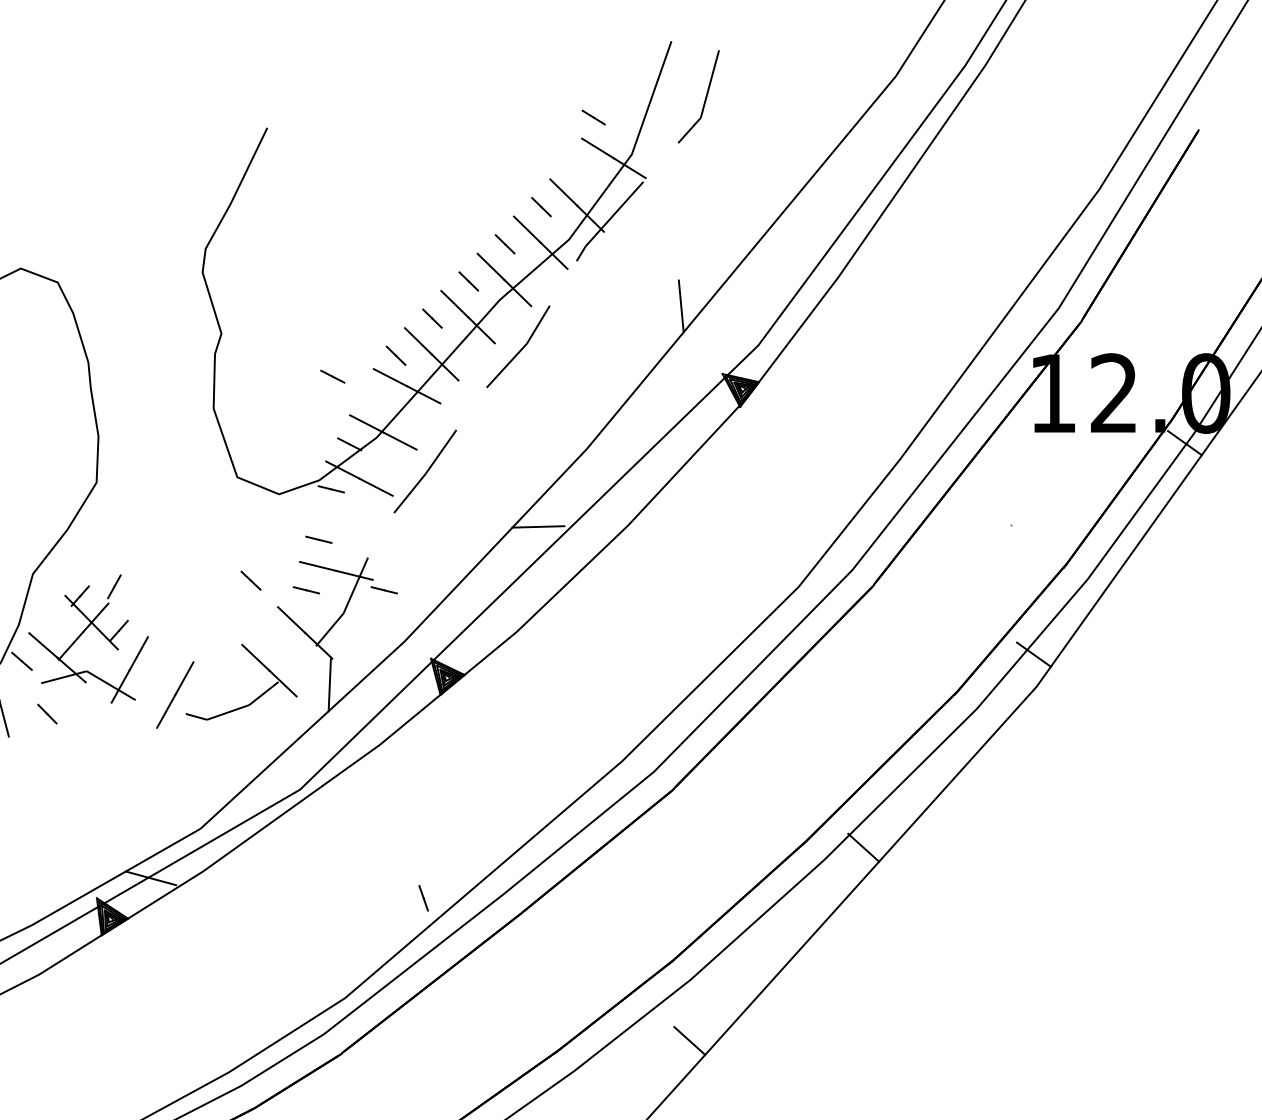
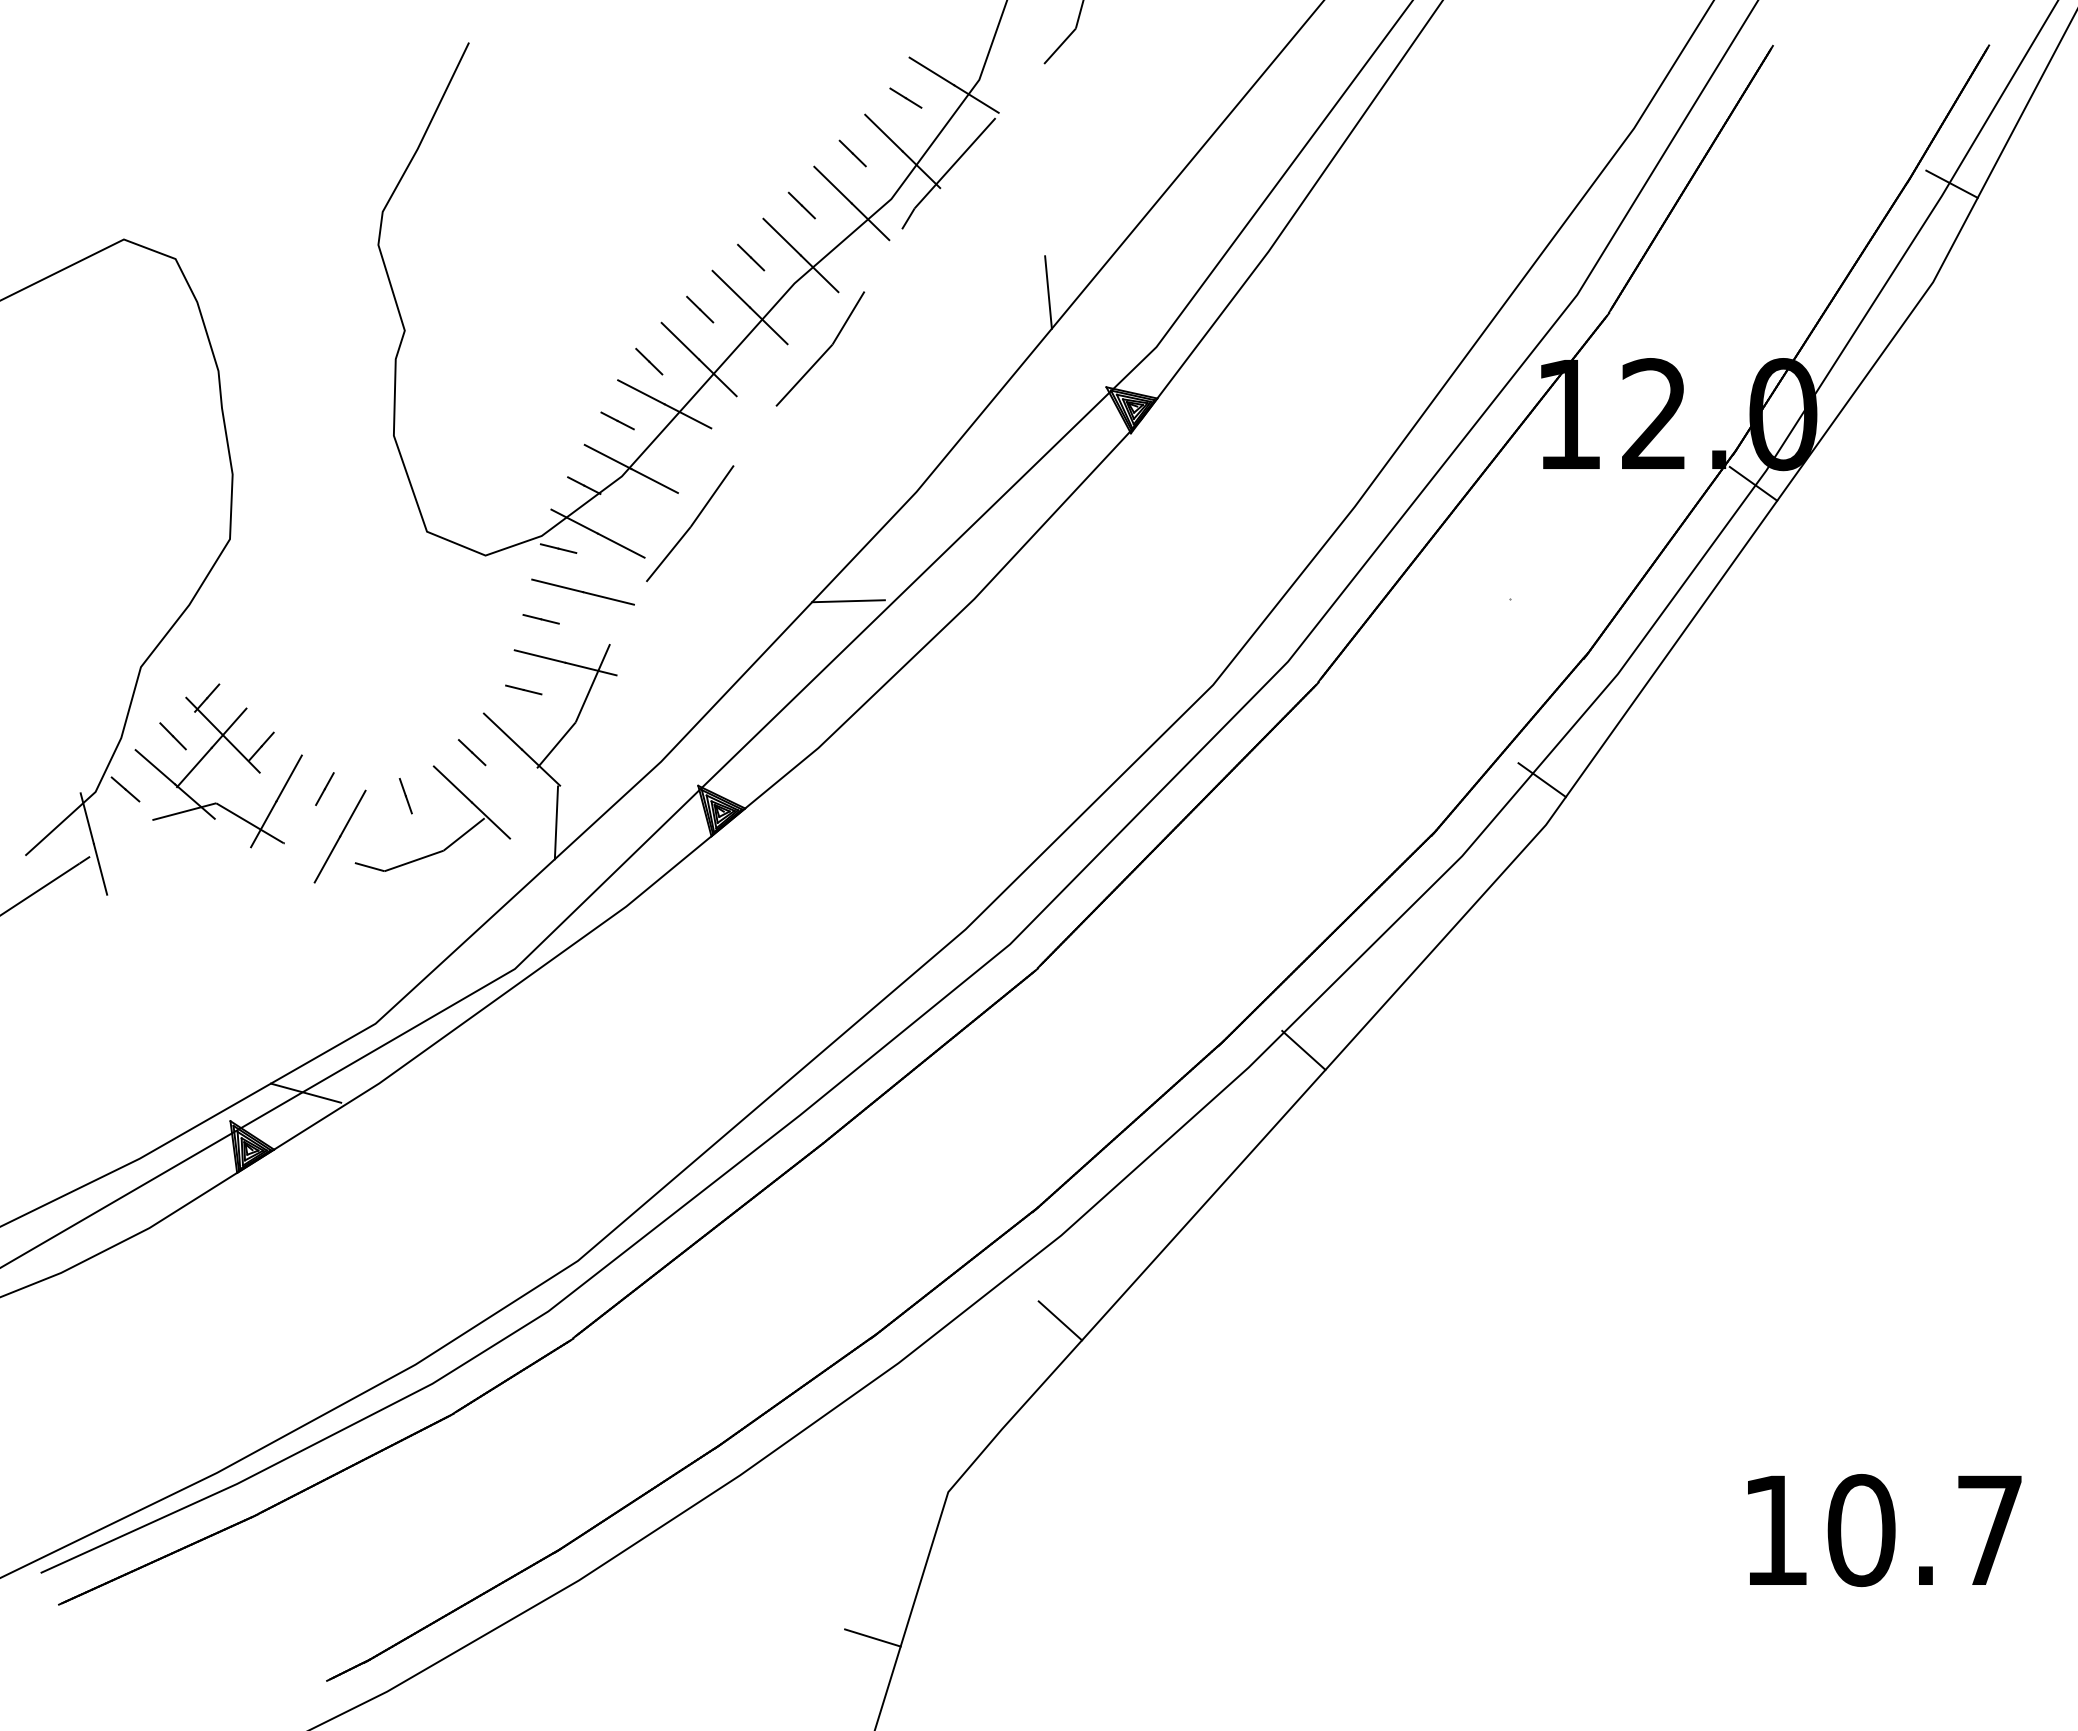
line: (593, 117) -> (905, 97), moved
line: (332, 376) -> (617, 420), moved
line: (348, 519) -> (582, 591), added
line: (251, 580) -> (472, 752), moved
line: (114, 586) -> (324, 788), moved
line: (384, 589) -> (632, 689), removed
line: (46, 714) -> (172, 736), moved
line: (423, 898) -> (405, 796), moved

